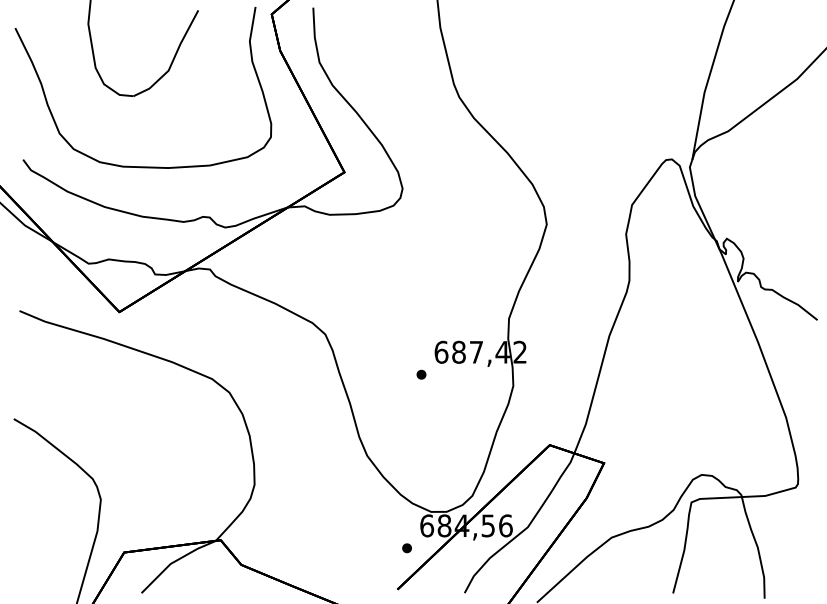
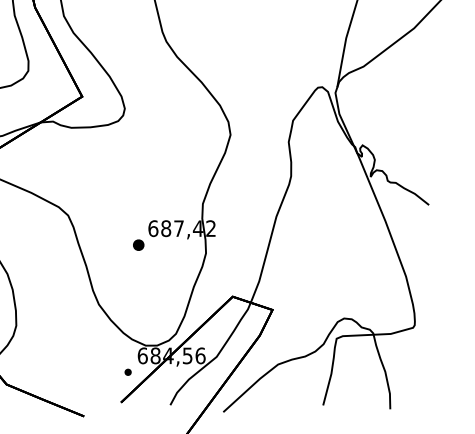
part: (421, 374) -> (138, 244), size x1.6

